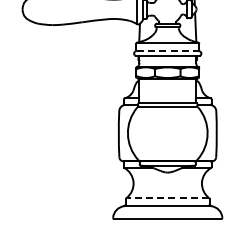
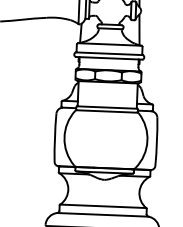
line: (167, 51) -> (109, 53), dashed -> solid
line: (167, 198) -> (102, 206), dashed -> solid

